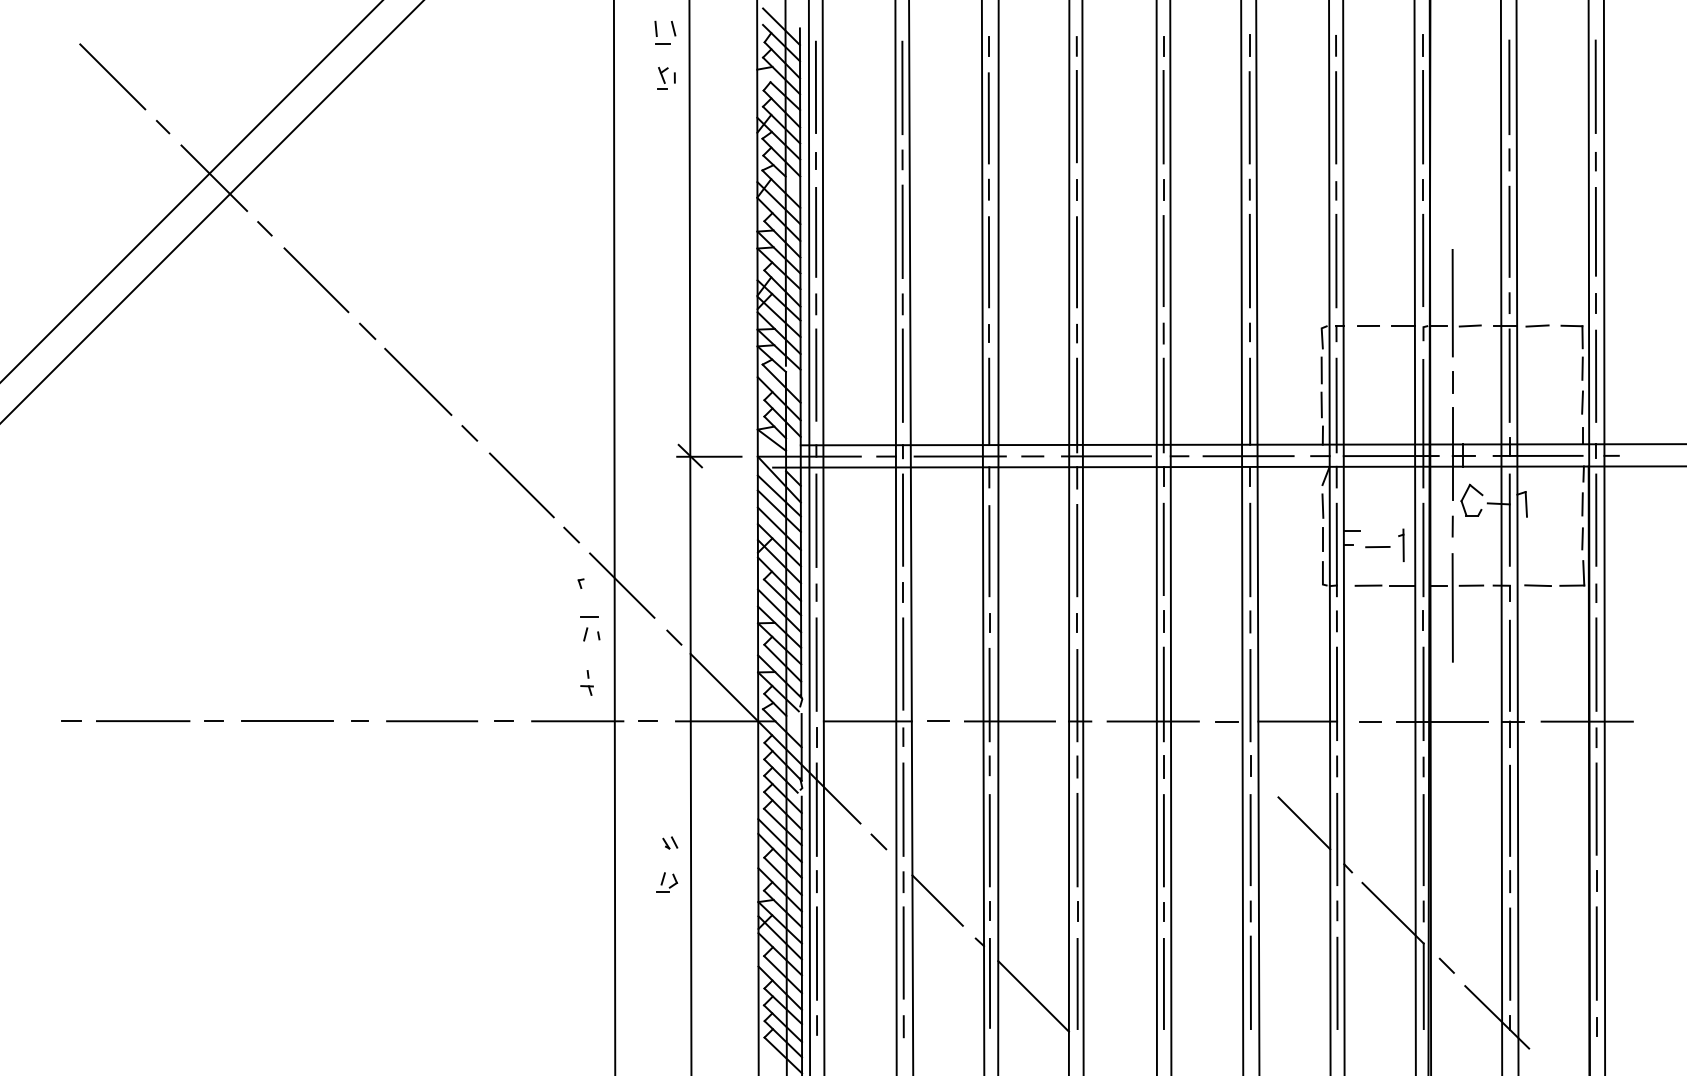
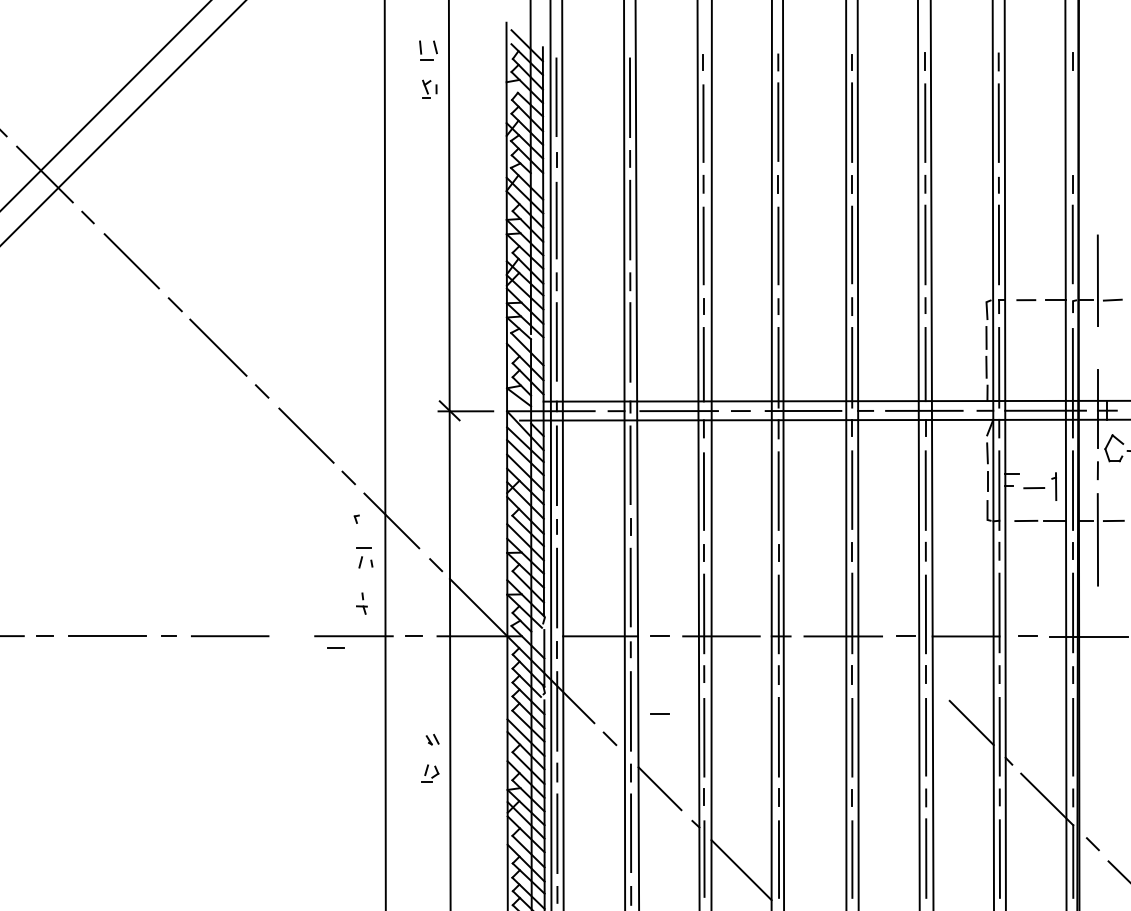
line: (1423, 116) -> (1073, 122), removed
line: (1452, 382) -> (1097, 348), removed
line: (503, 720) -> (335, 647), moved
line: (938, 811) -> (660, 712), added

